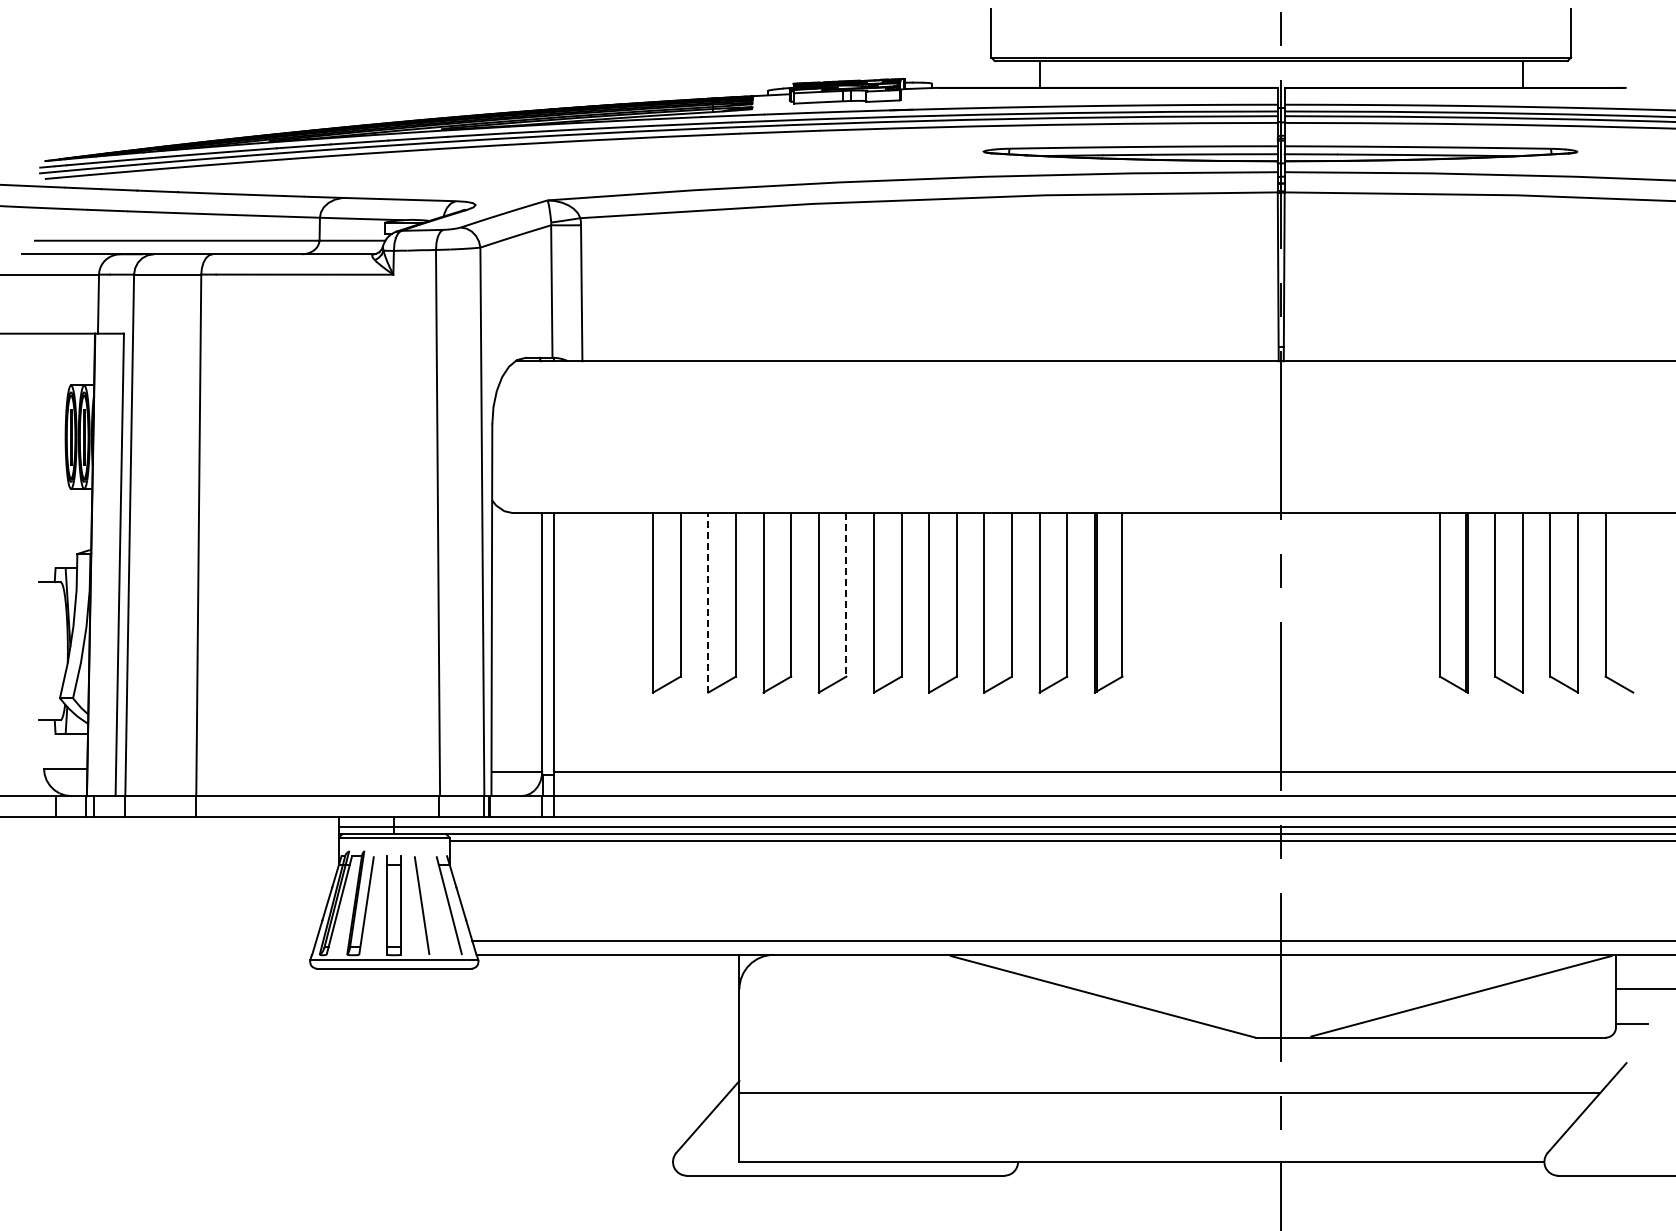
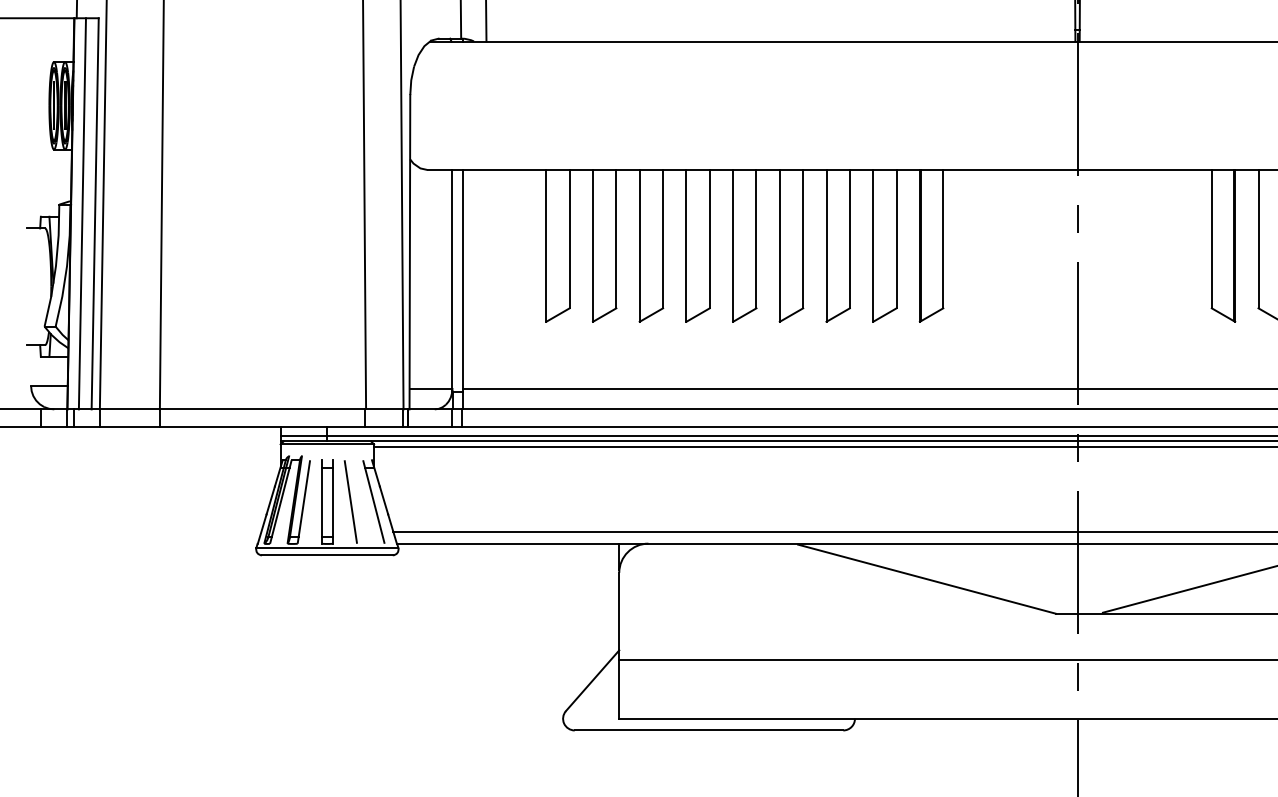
line: (104, 564) -> (82, 213), added
line: (846, 594) -> (709, 238), dashed -> solid
line: (708, 602) -> (593, 245), dashed -> solid

